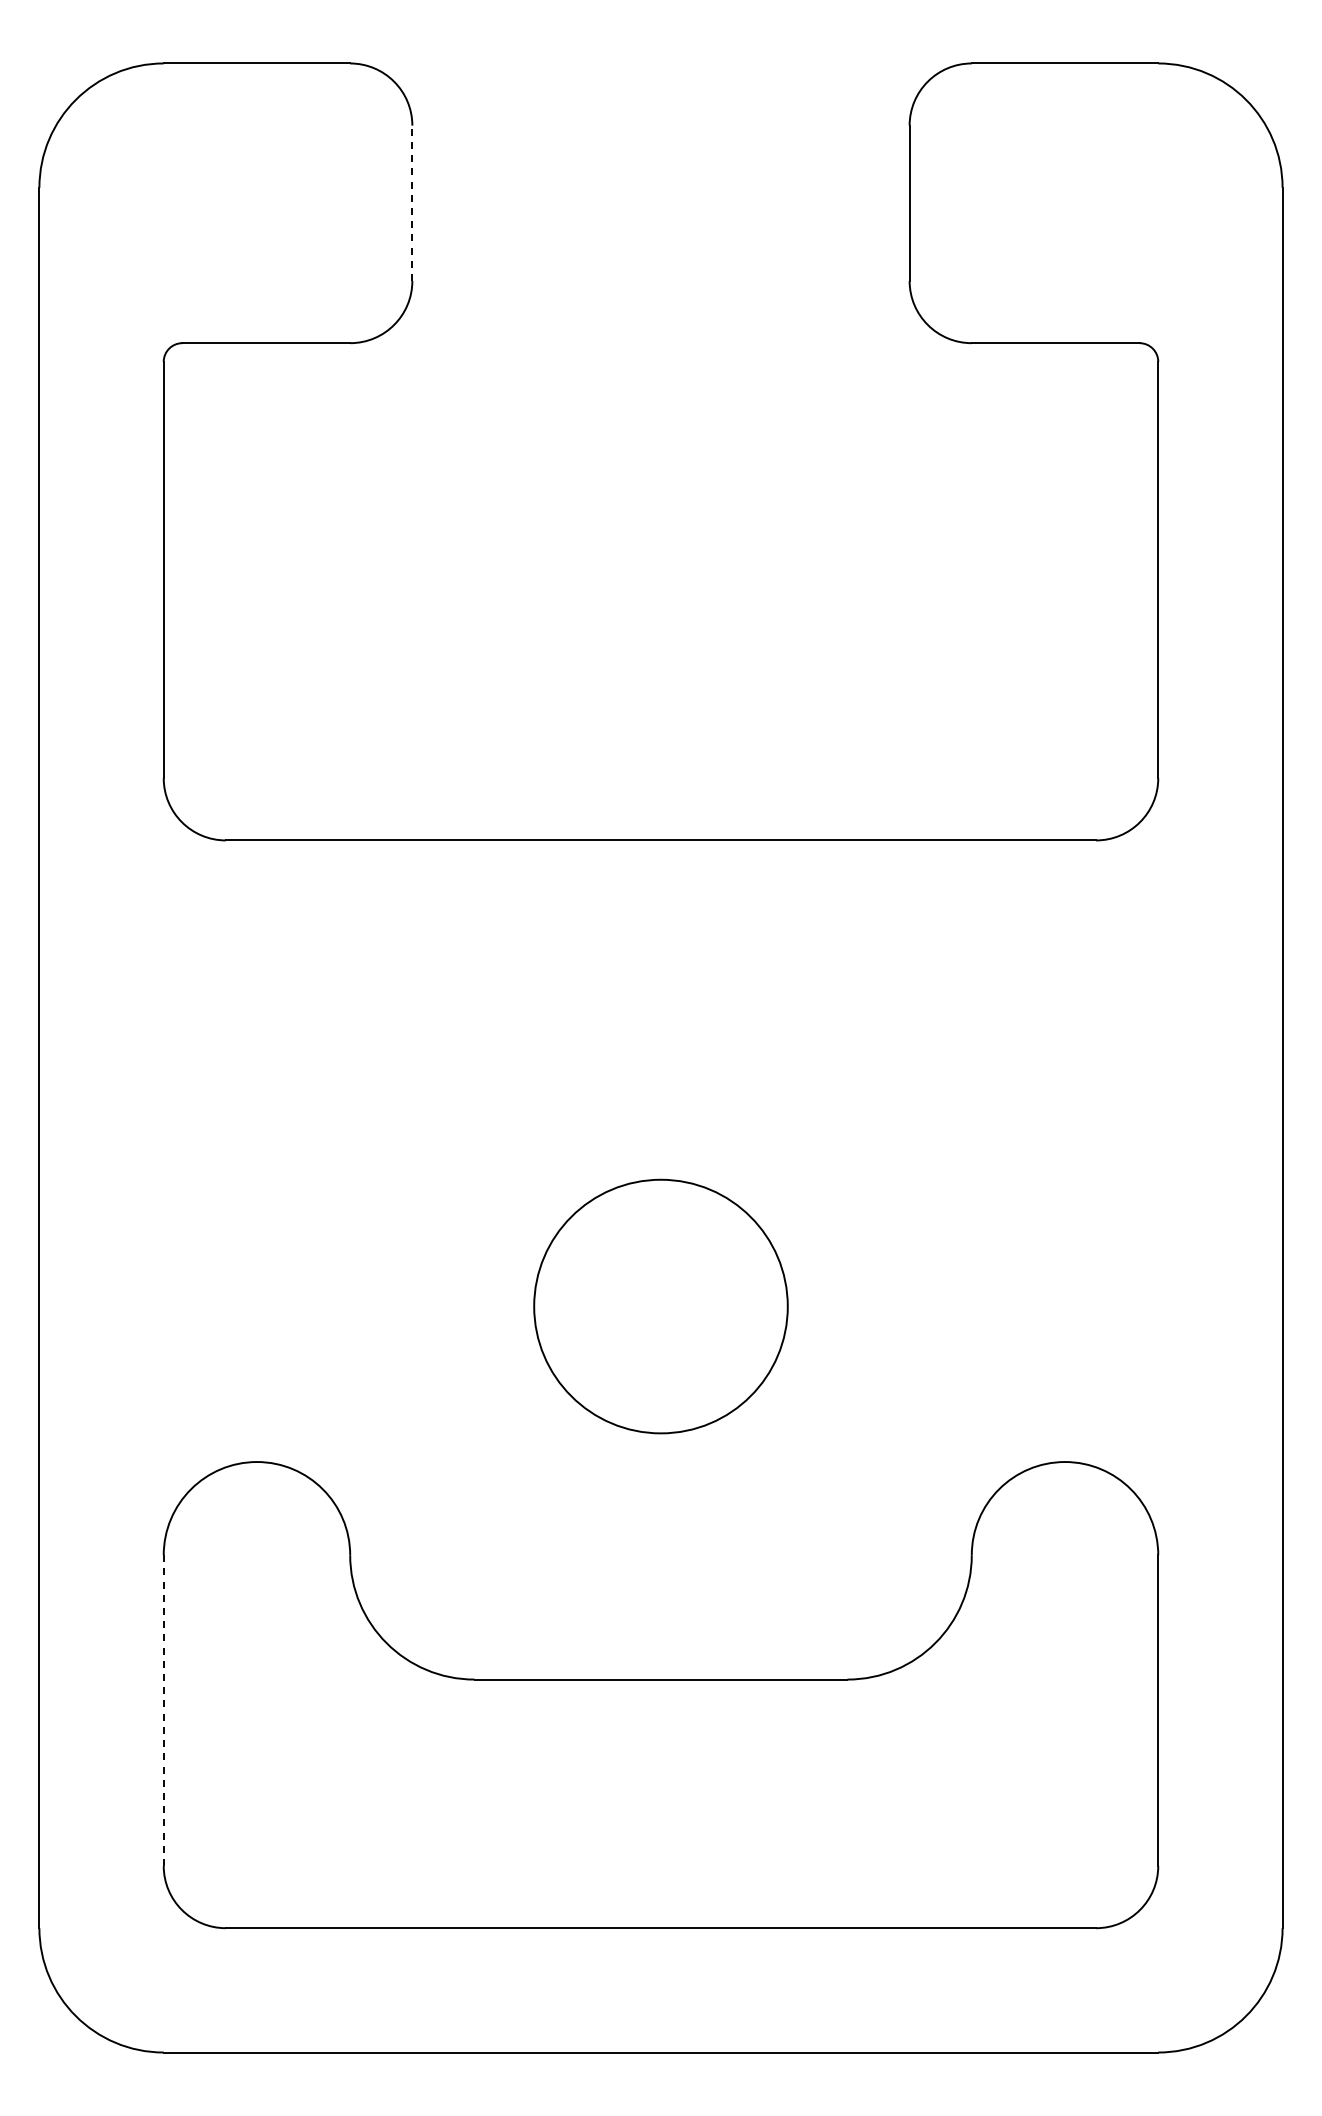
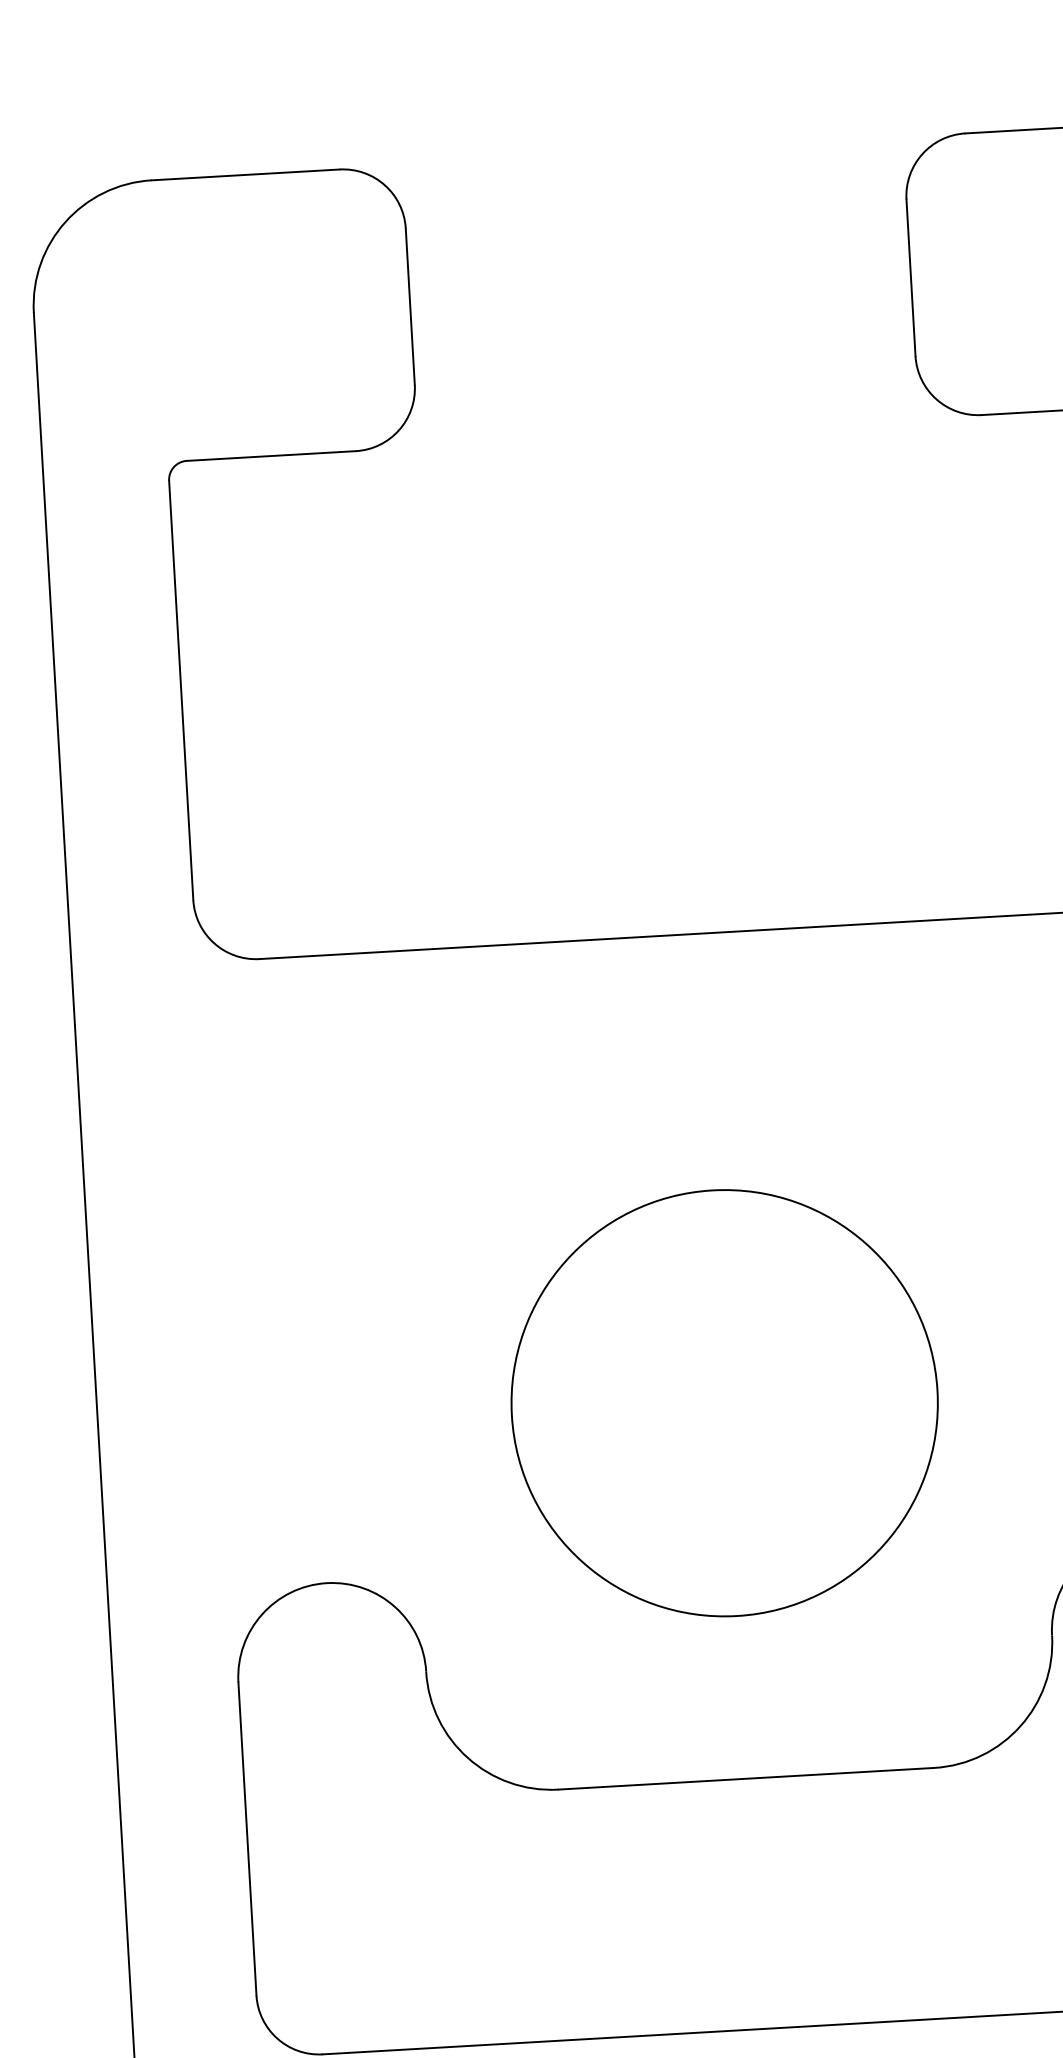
line: (412, 203) -> (410, 306), dashed -> solid
circle: (660, 1306) -> (724, 1403), size x1.67
line: (163, 1710) -> (247, 1838), dashed -> solid

